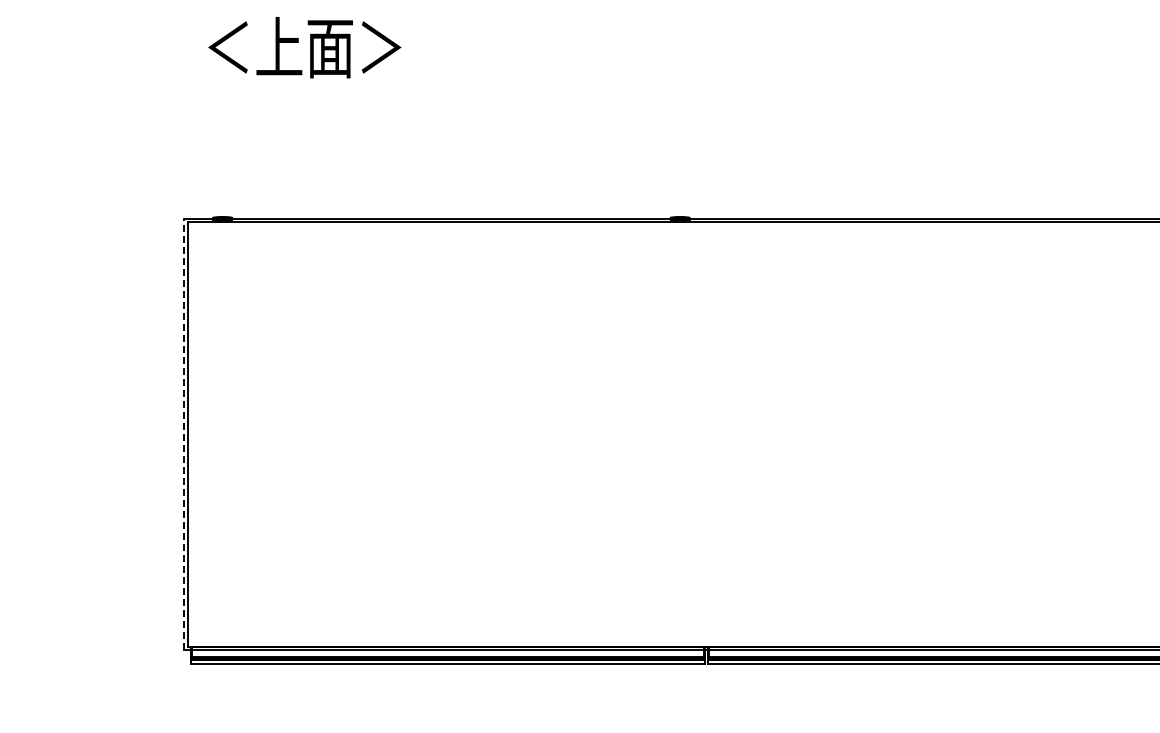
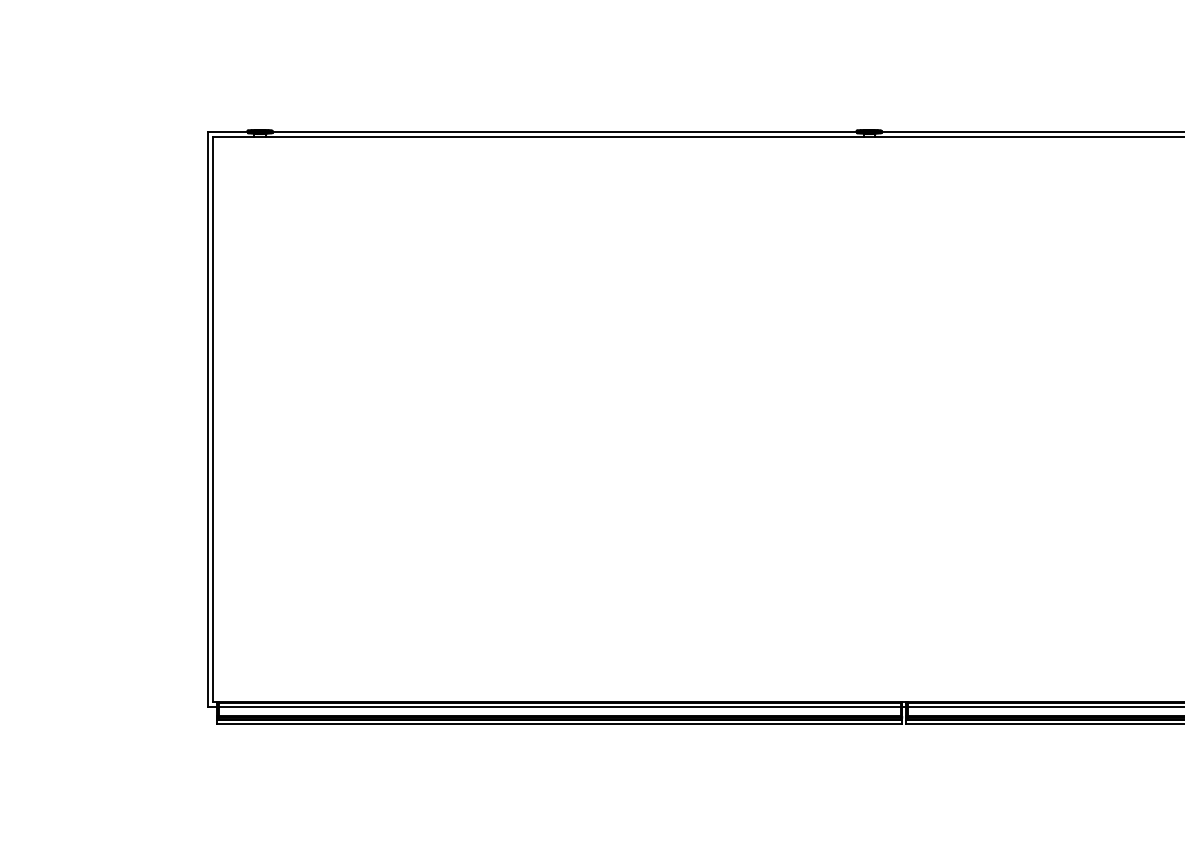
line: (183, 434) -> (207, 419), dashed -> solid

